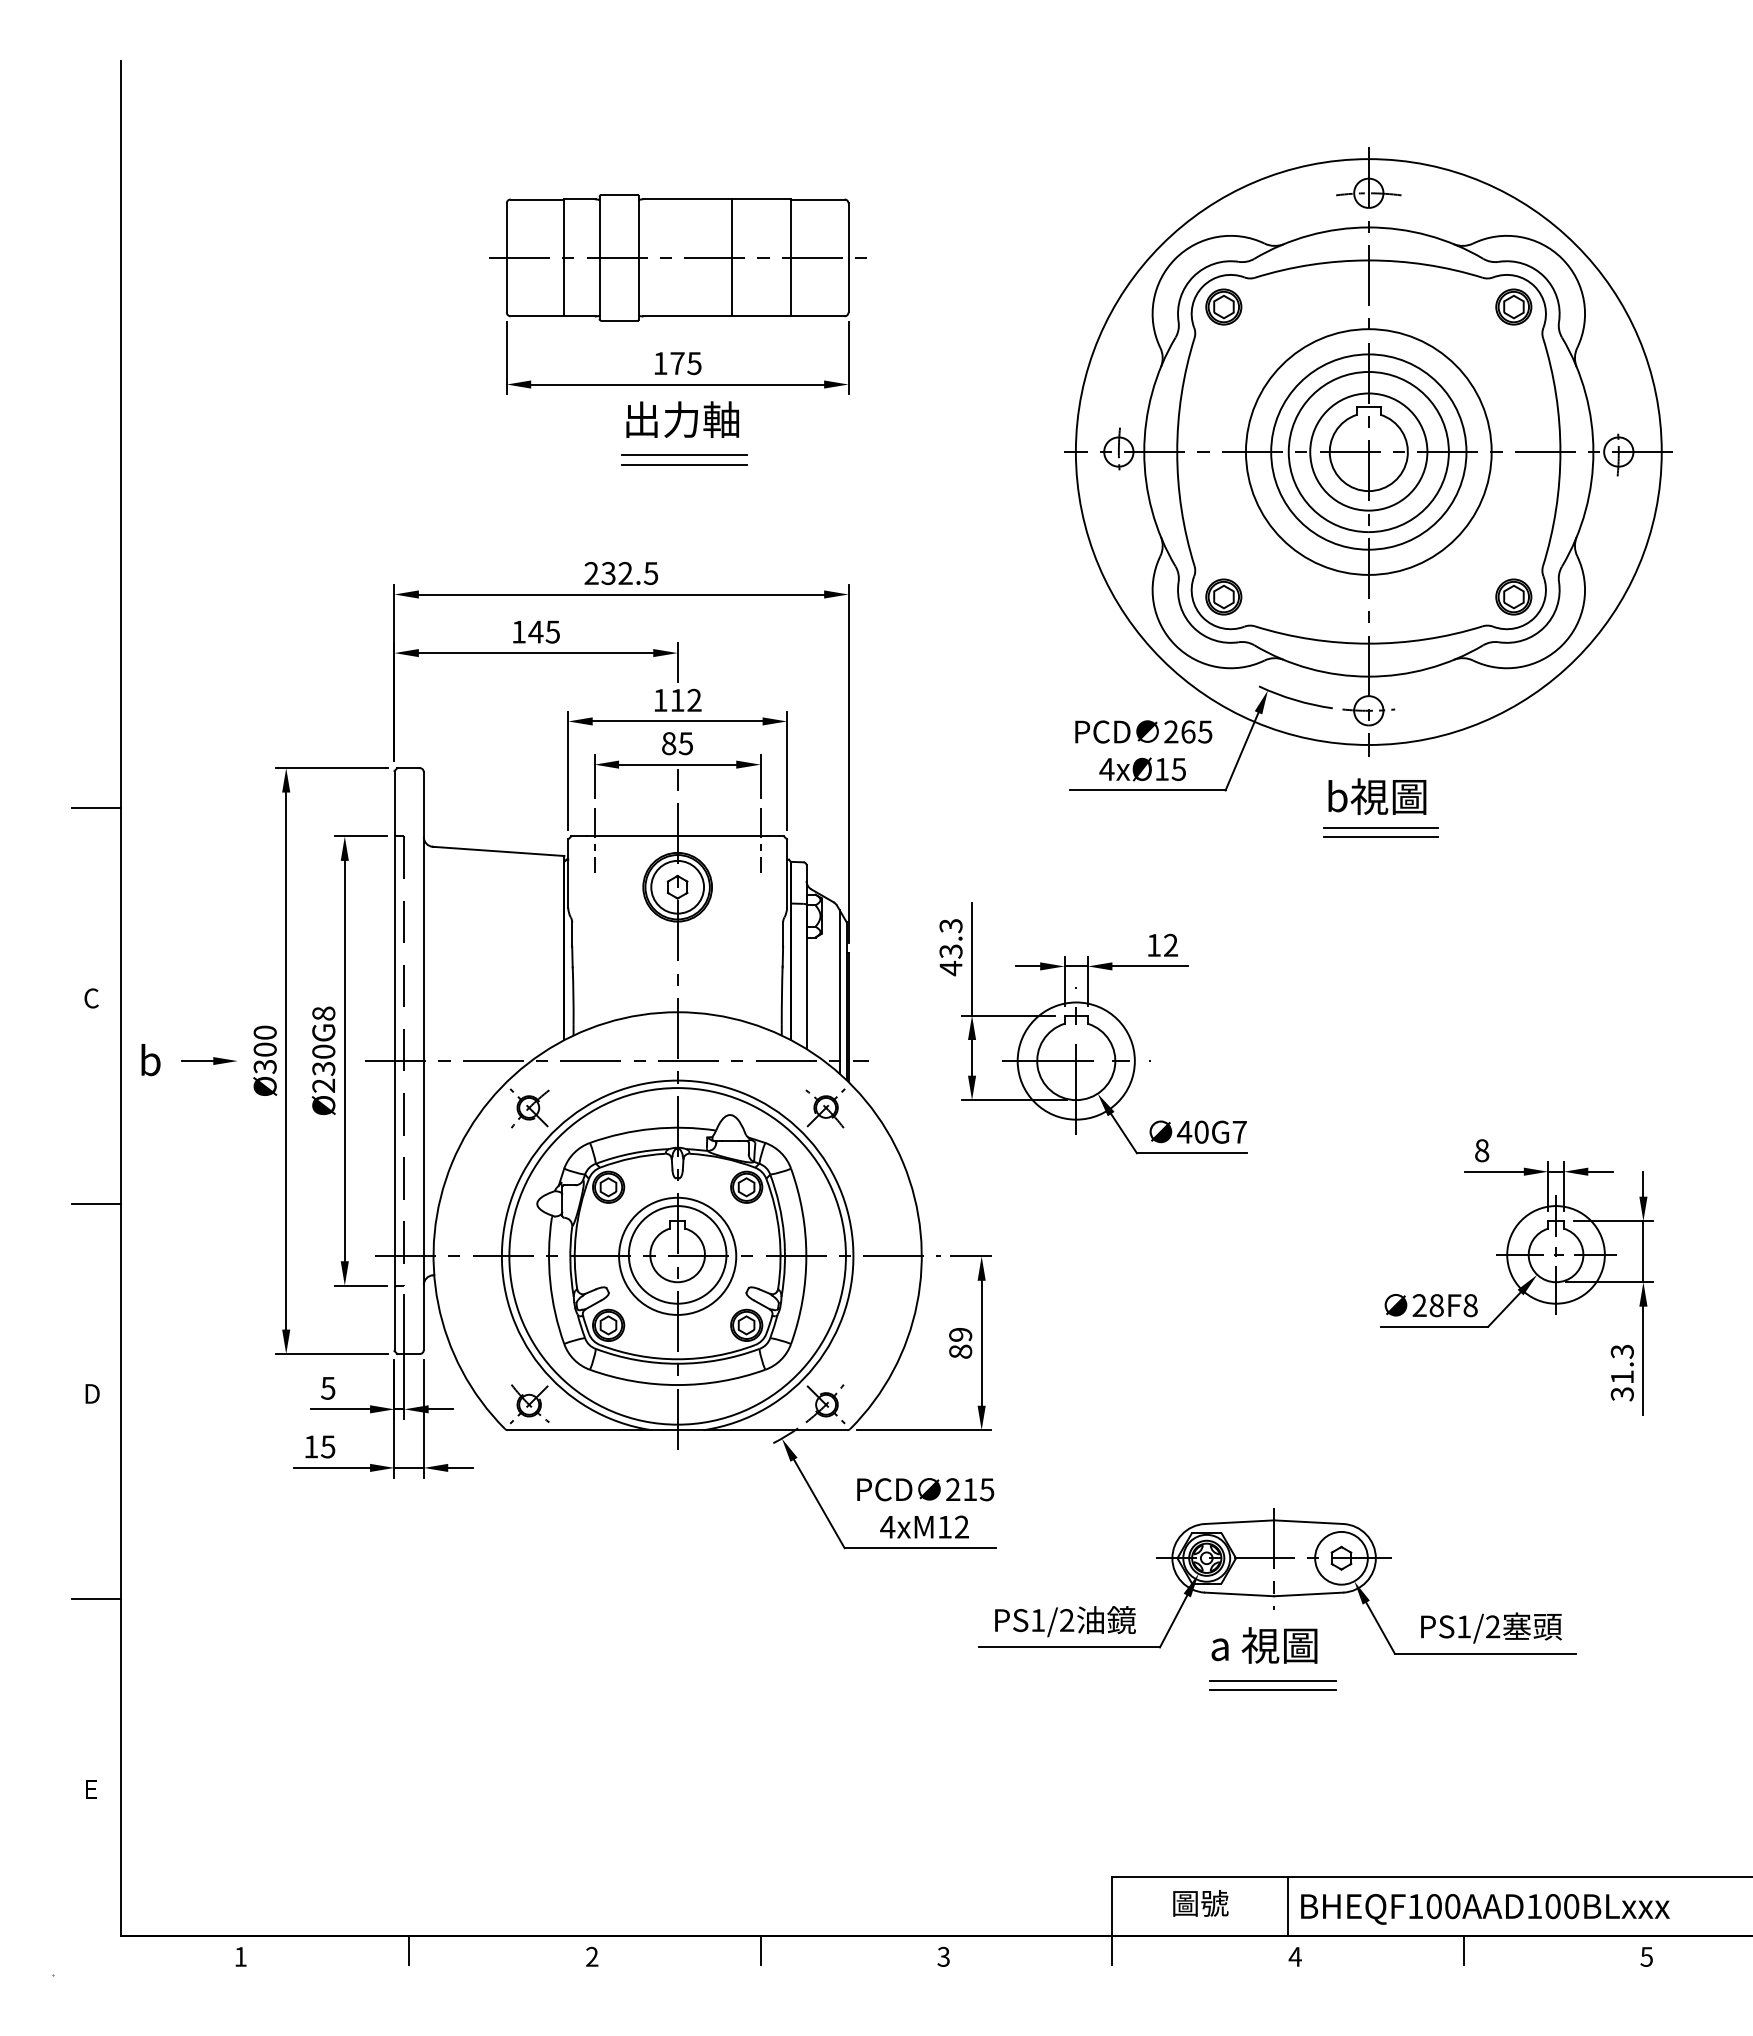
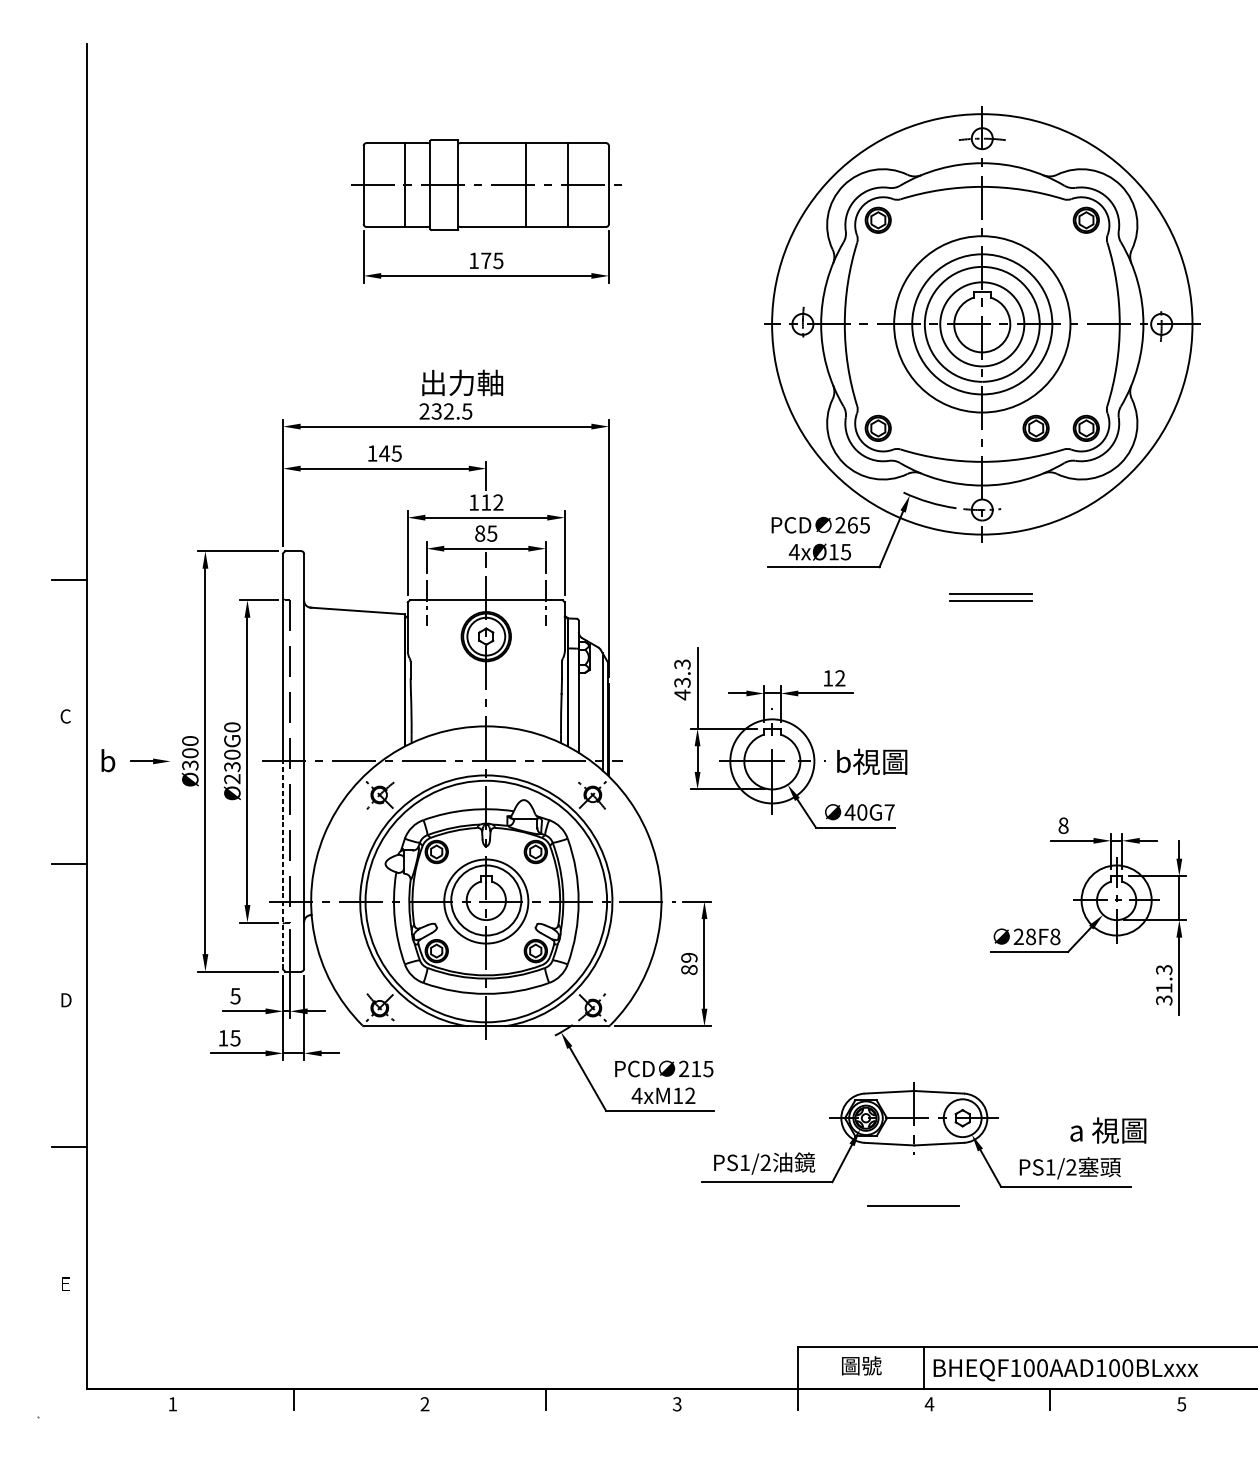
text: (682, 419) -> (462, 382), moved
line: (684, 454) -> (491, 326), removed
line: (684, 464) -> (491, 333), removed
part: (1443, 596) -> (1035, 428), added
text: (1377, 796) -> (872, 761), moved
text: (324, 1013) -> (232, 727), Ø230G8 -> Ø230G0
line: (394, 1205) -> (283, 865), solid -> dashed
text: (1264, 1645) -> (1108, 1130), moved
line: (1272, 1690) -> (913, 1213), removed

